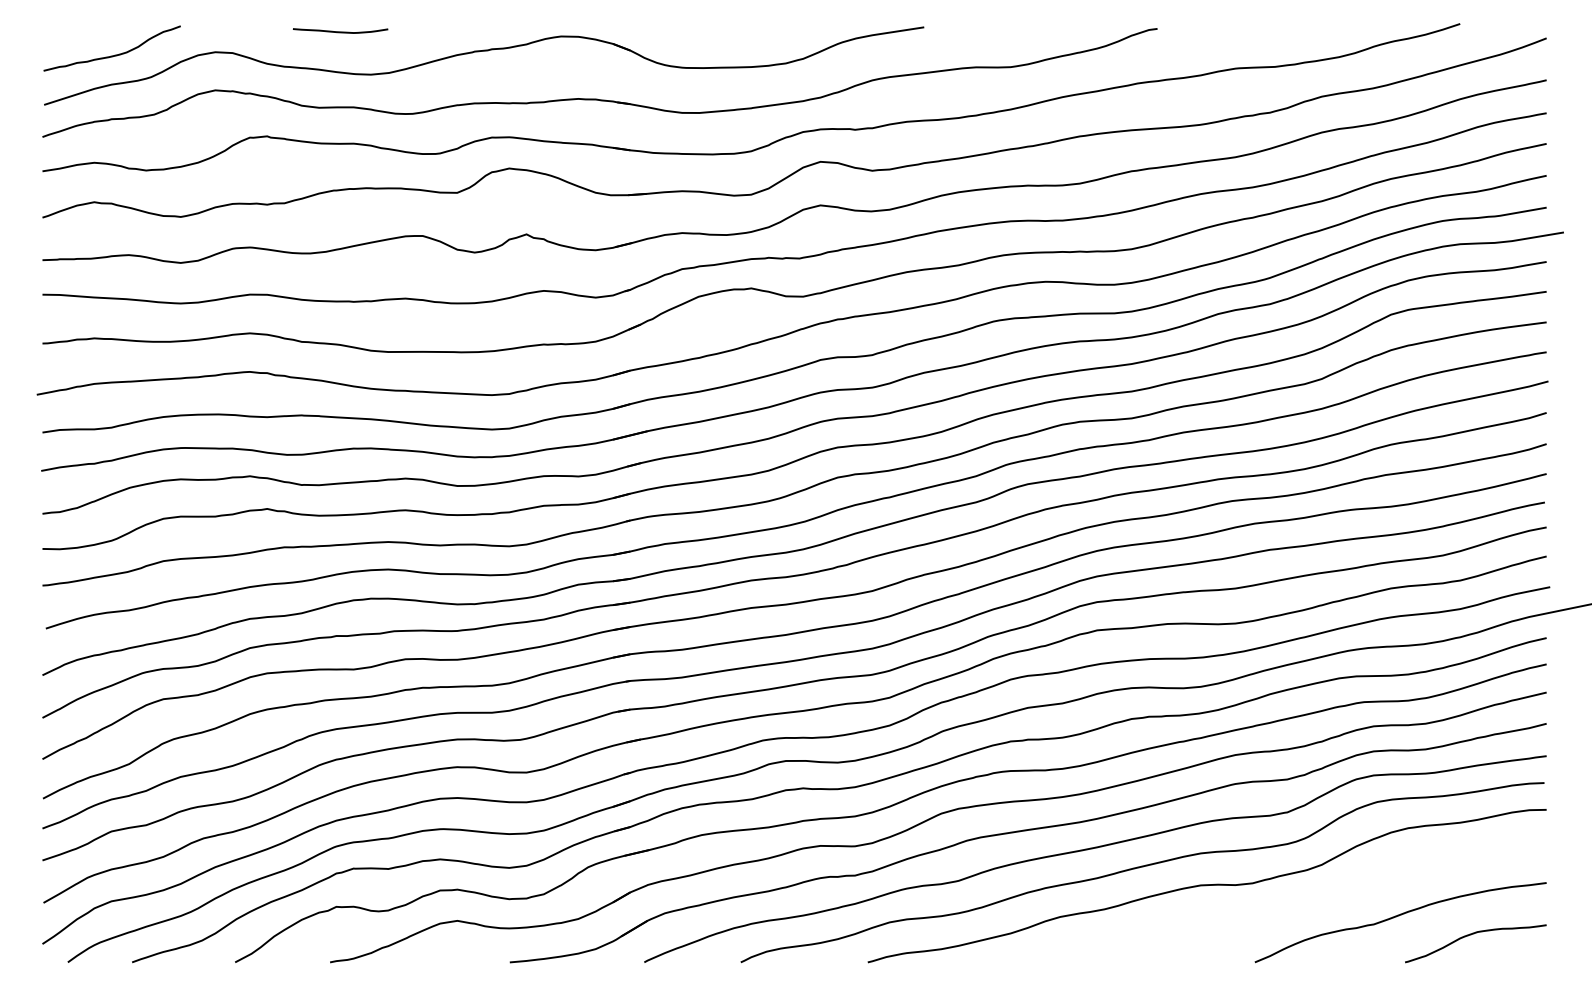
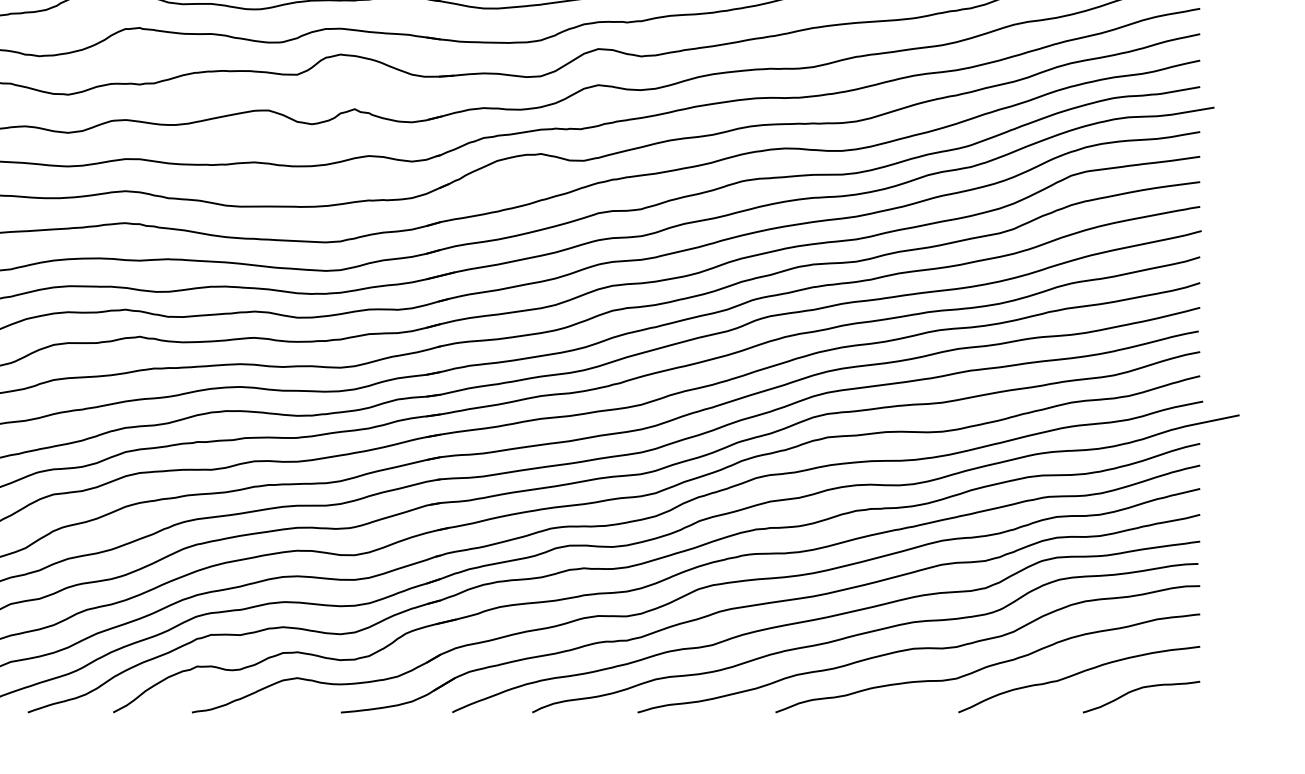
curve: (1291, 905) -> (988, 665), added

